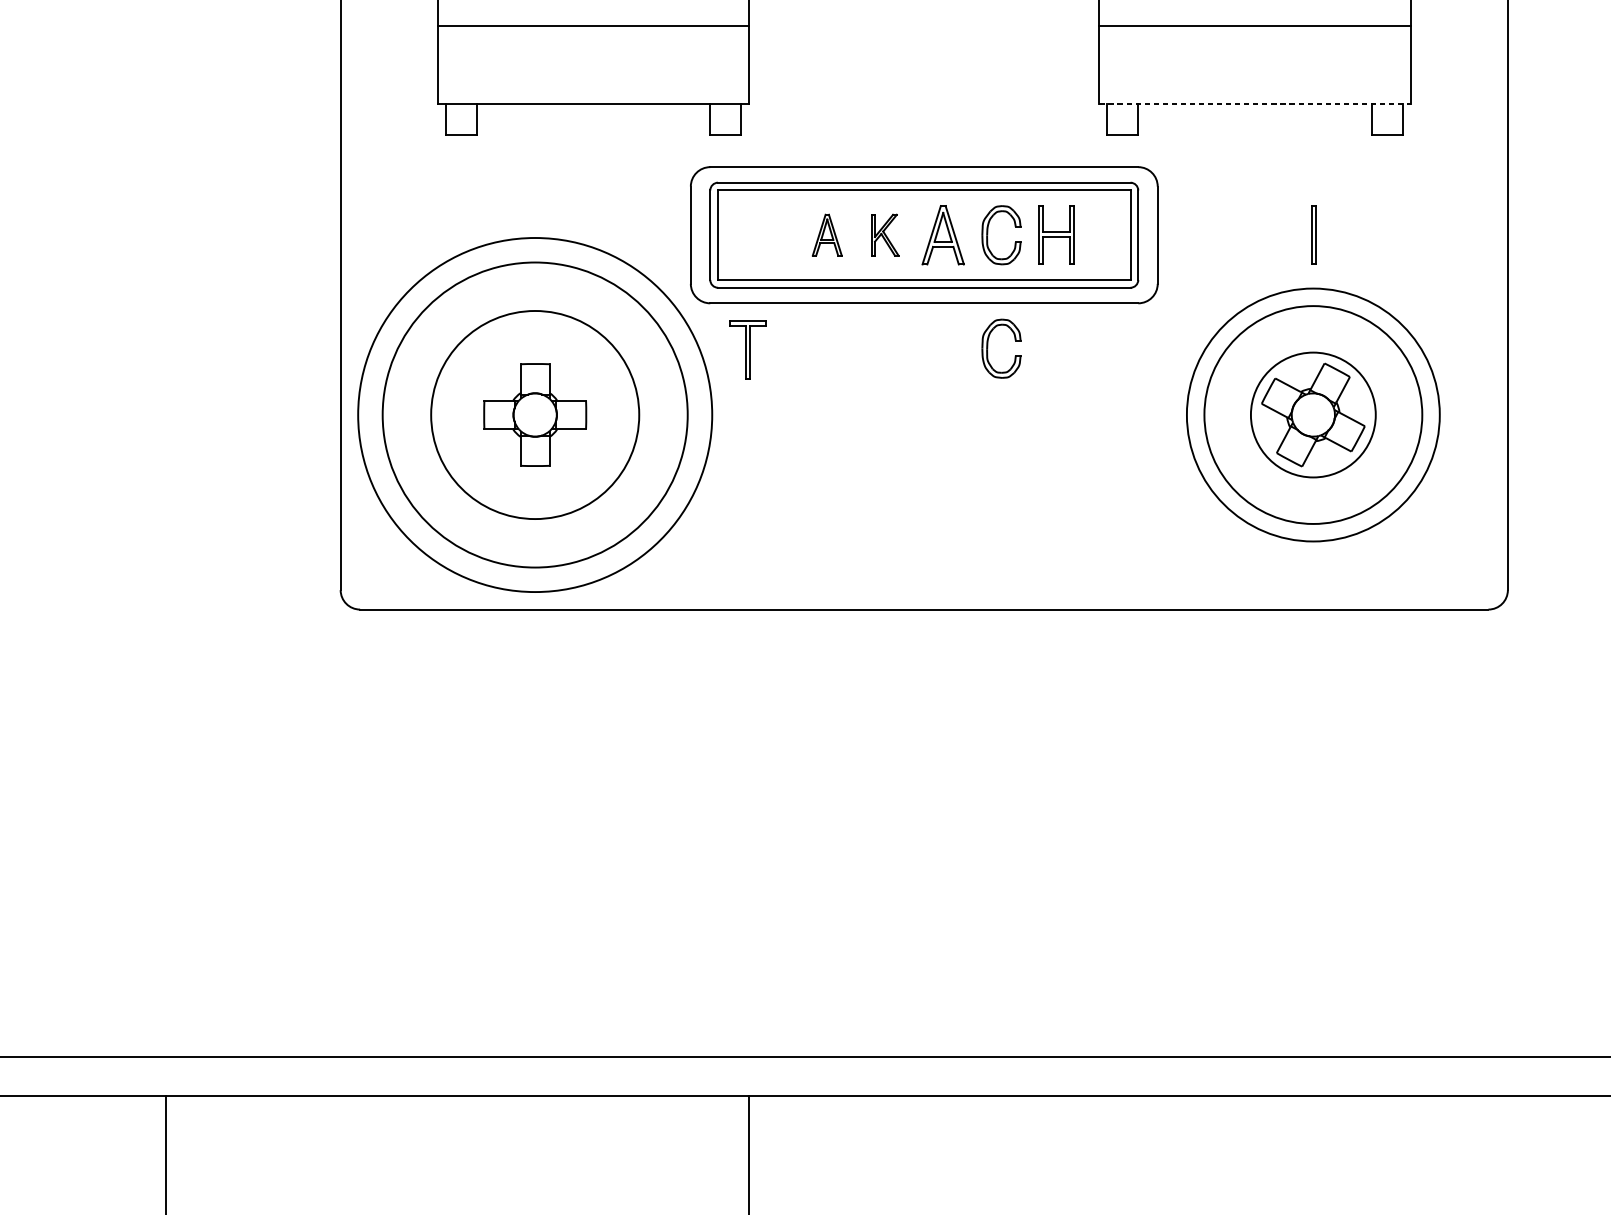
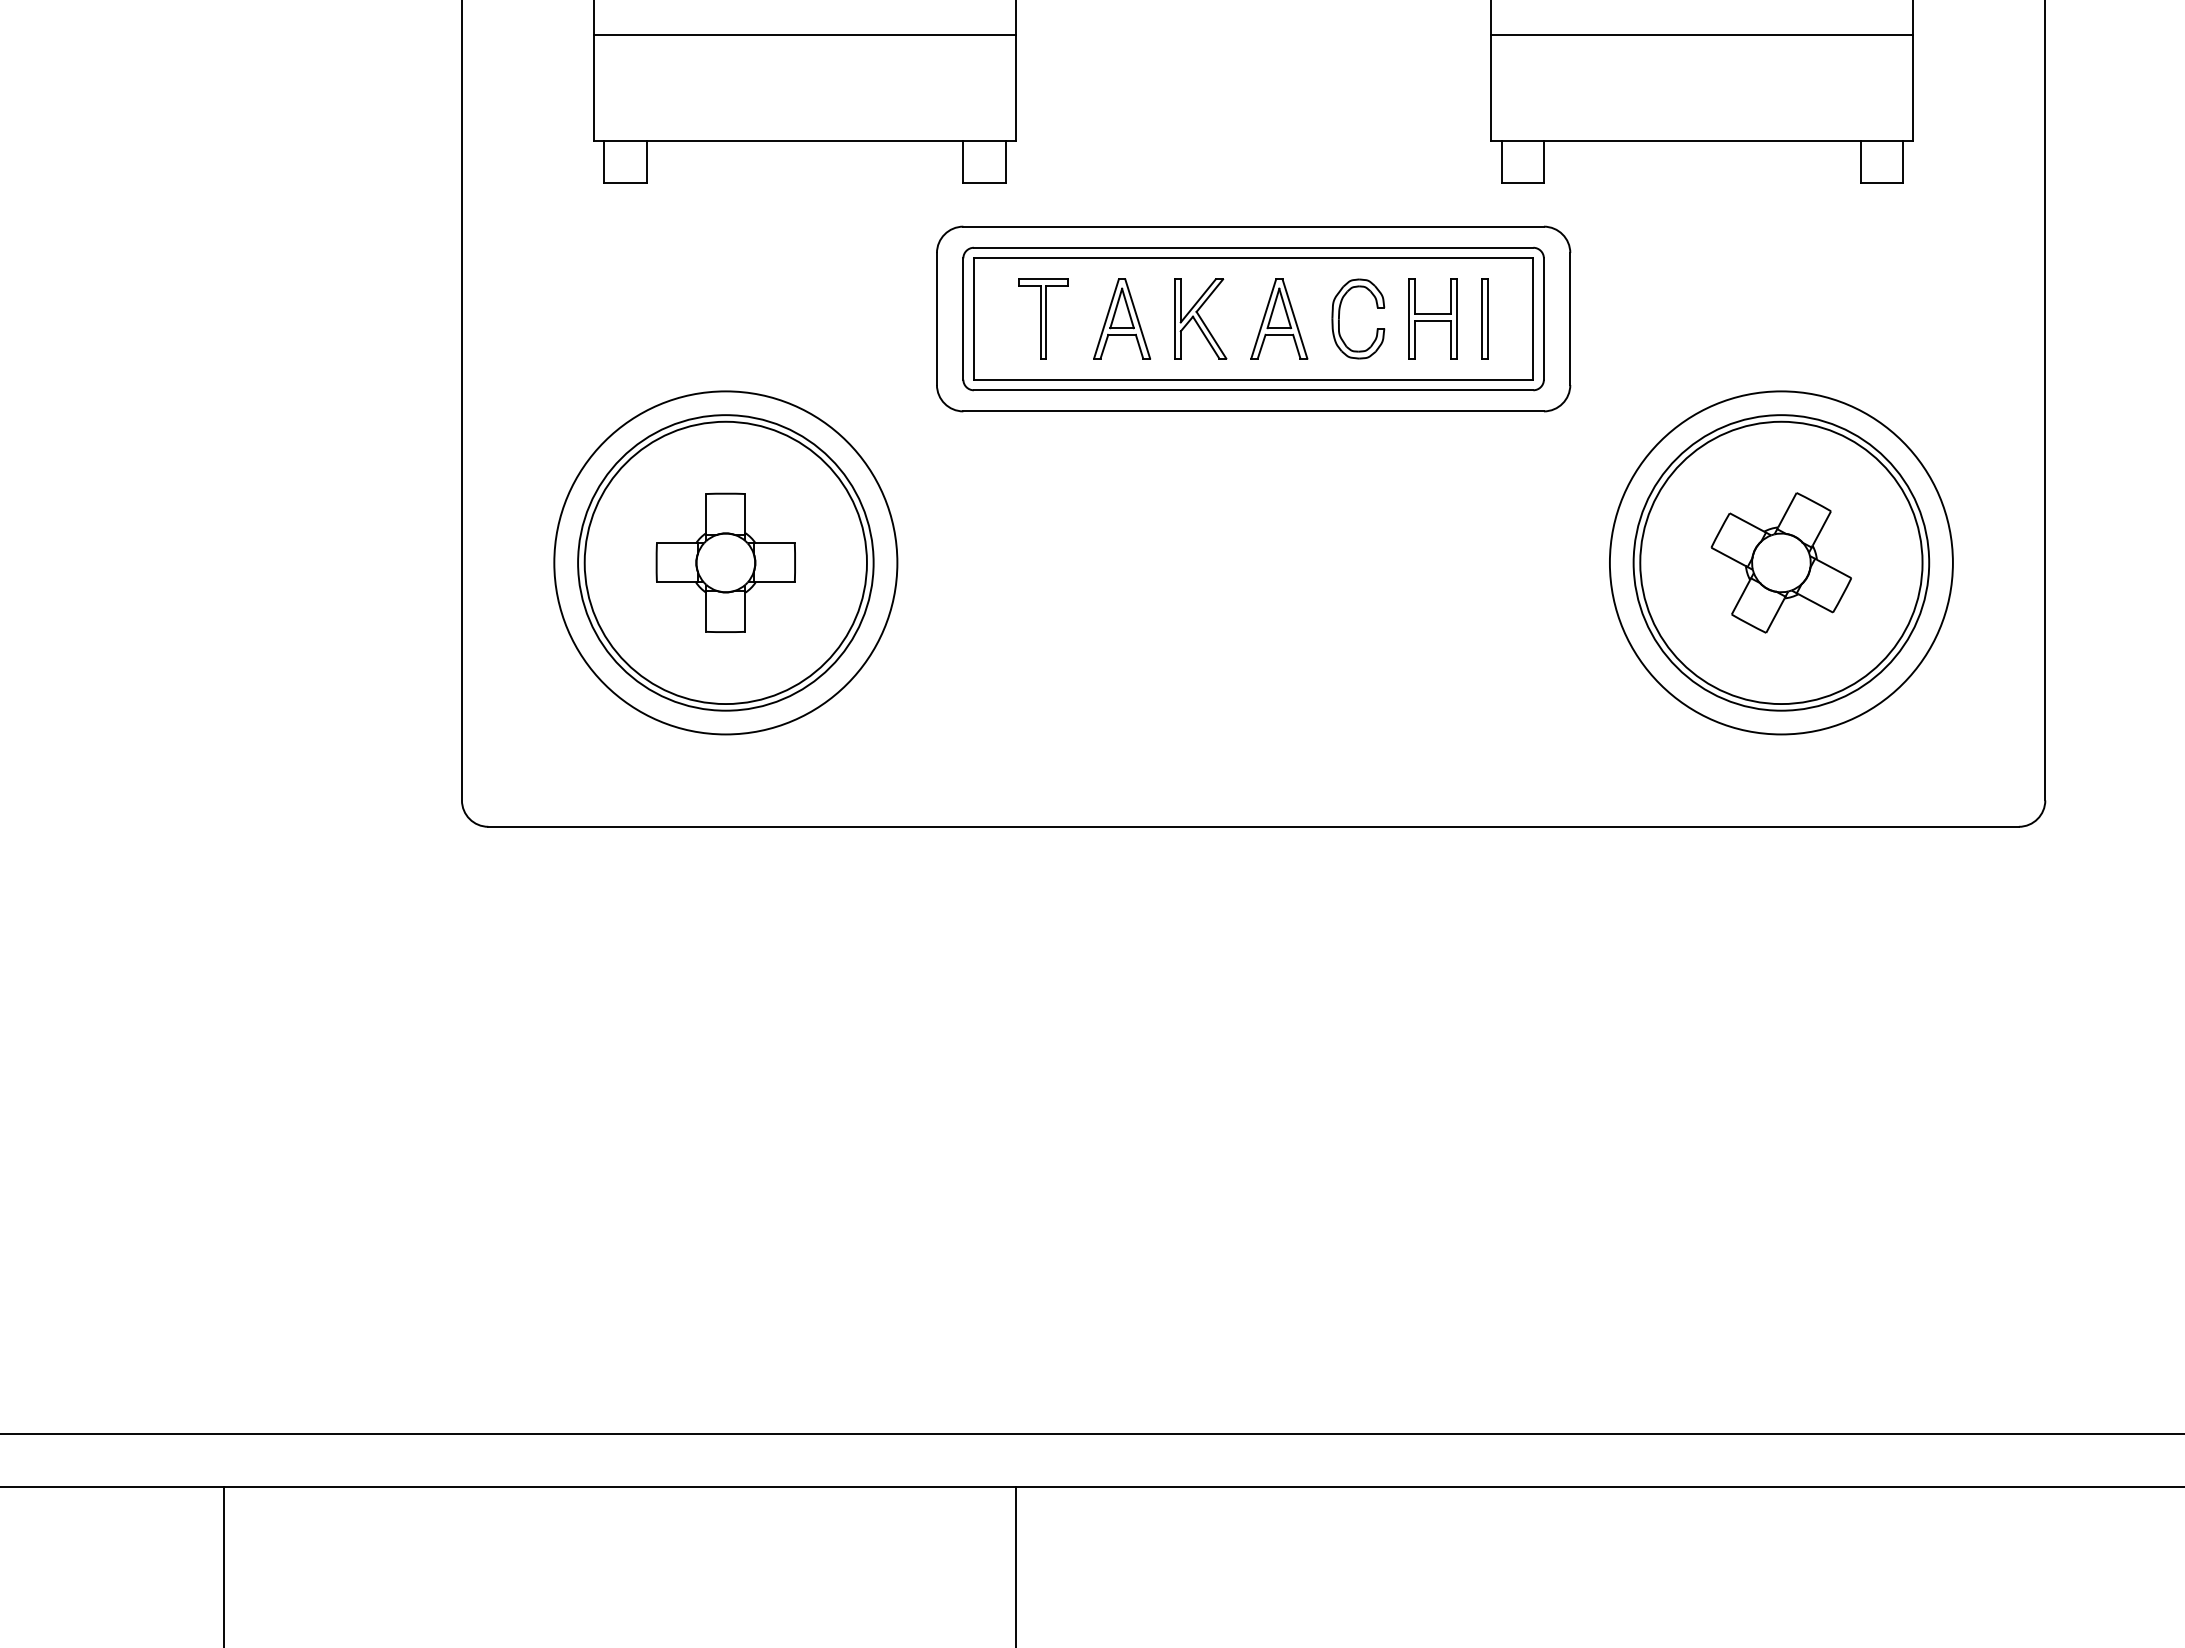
line: (1255, 103) -> (1702, 140), dashed -> solid
part: (826, 234) -> (1121, 318), size x1.43
part: (885, 234) -> (1200, 318), size x1.43
part: (1314, 234) -> (1484, 318), moved
part: (988, 343) -> (1340, 466), removed
part: (747, 349) -> (1043, 318), moved
circle: (534, 414) -> (725, 562), size x0.71
circle: (534, 414) -> (725, 562), size x0.71
circle: (1313, 414) -> (1781, 562), size x1.67

